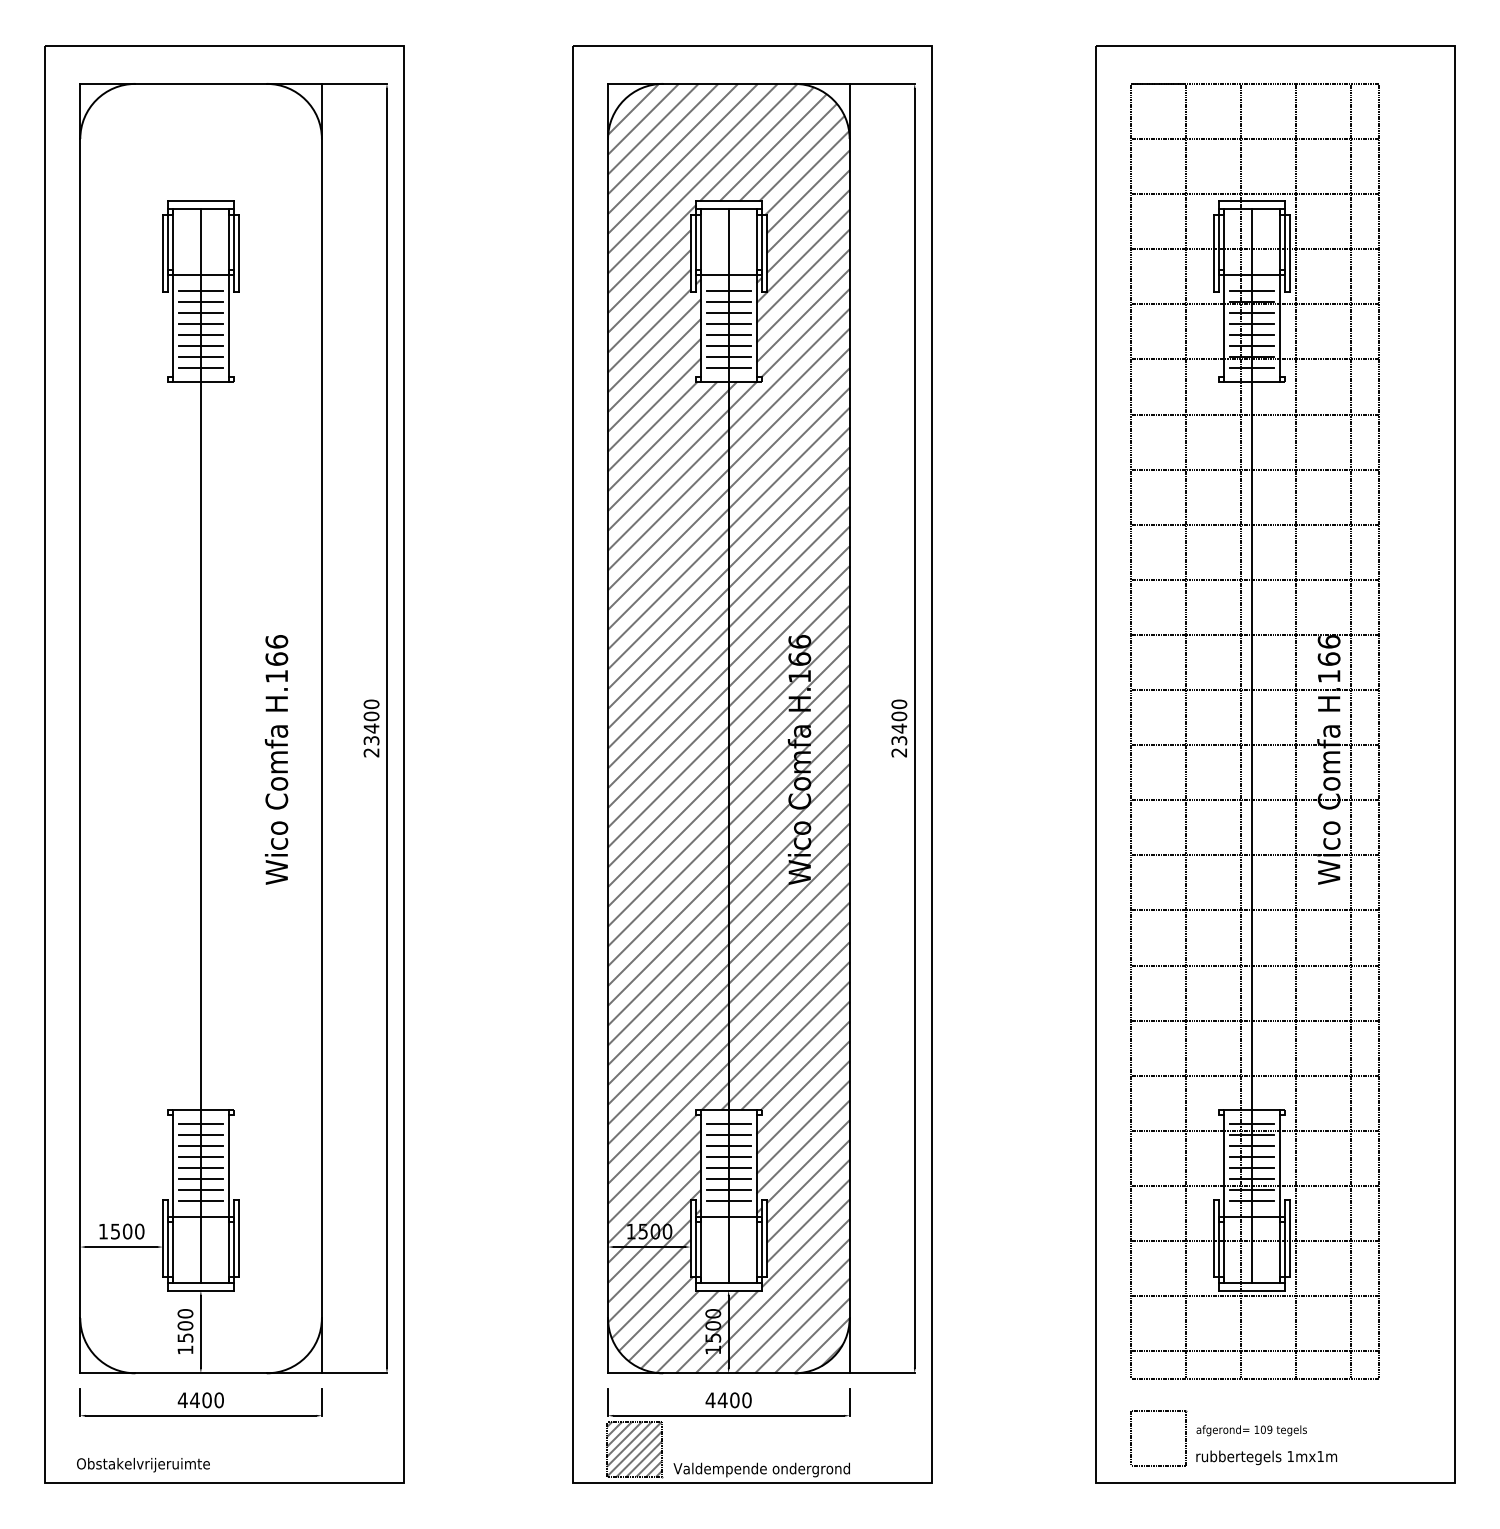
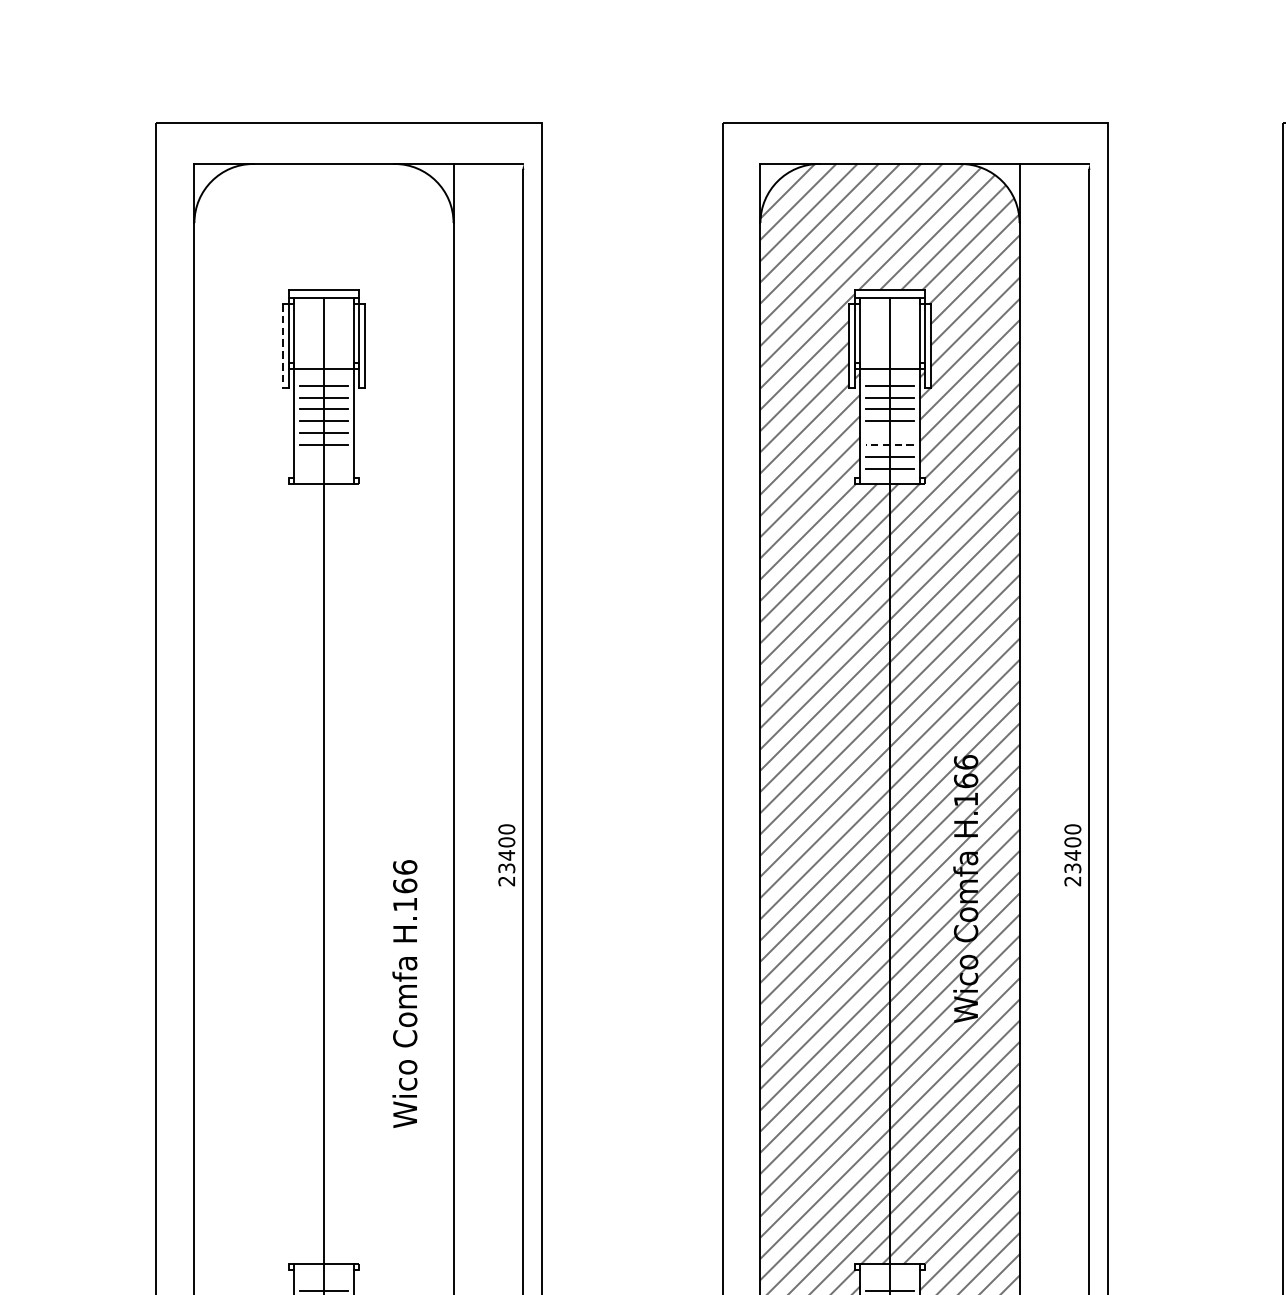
line: (162, 253) -> (282, 345), solid -> dashed
line: (728, 334) -> (889, 432), removed
line: (728, 345) -> (889, 444), solid -> dashed
line: (200, 356) -> (323, 456), removed
line: (200, 367) -> (323, 468), removed
text: (276, 759) -> (404, 993), moved
line: (200, 1124) -> (323, 1279), removed
line: (728, 1124) -> (889, 1279), removed

